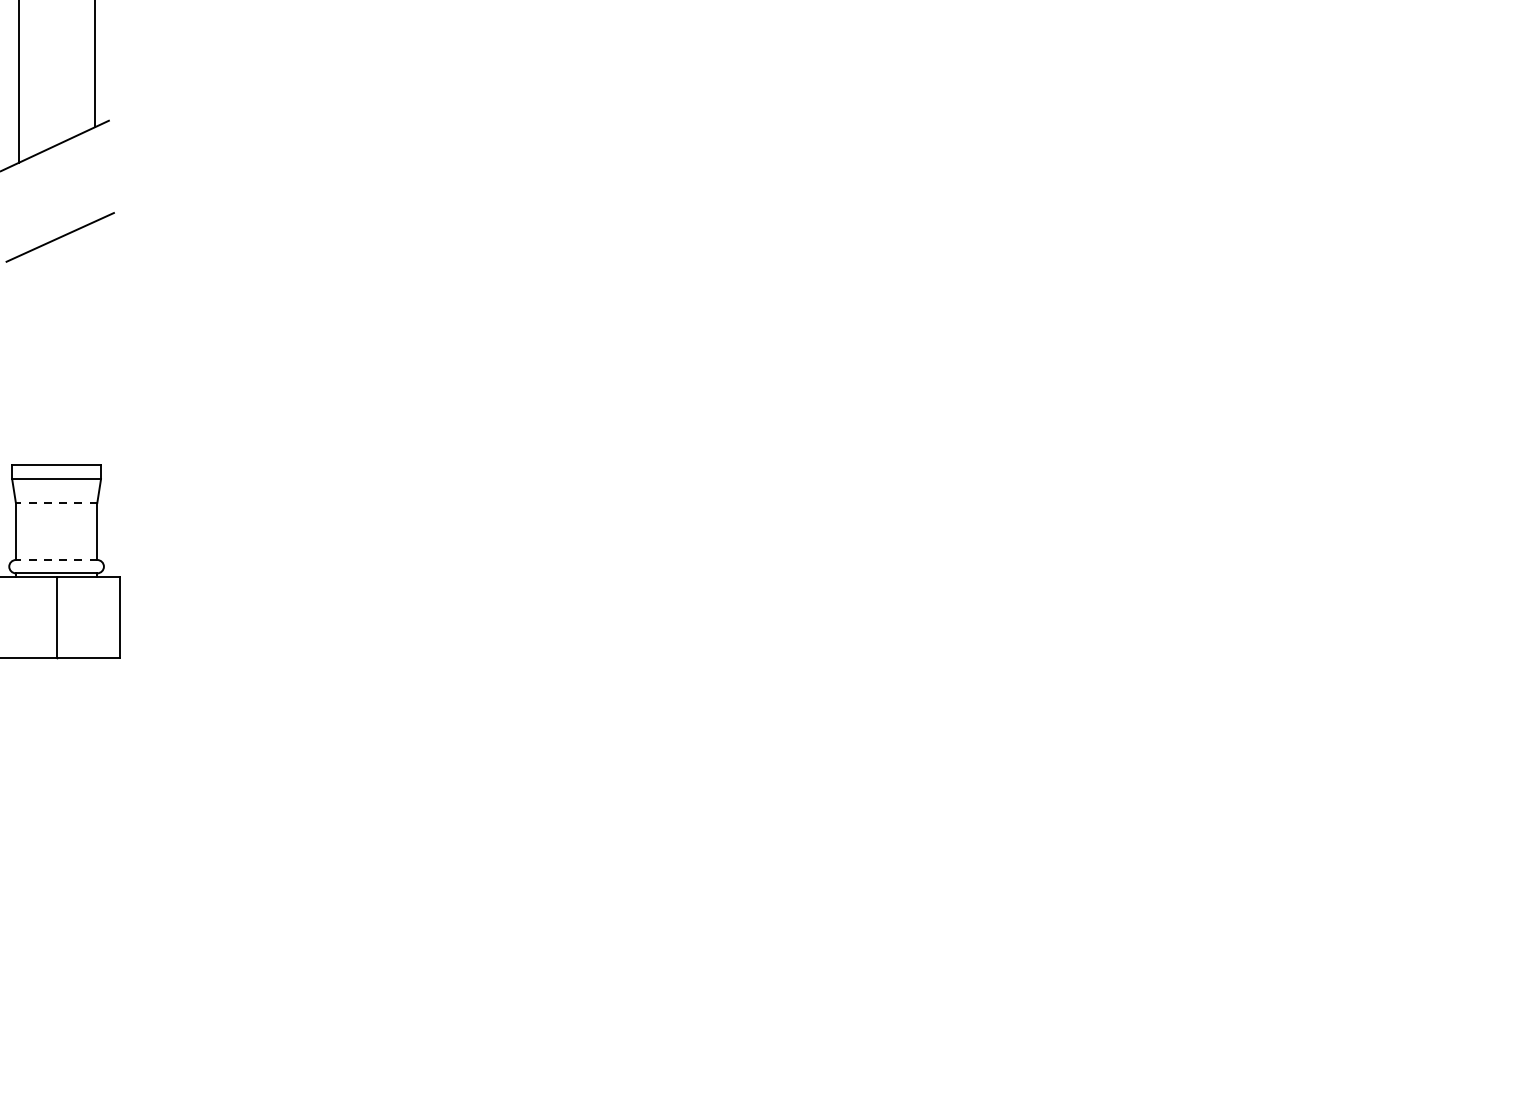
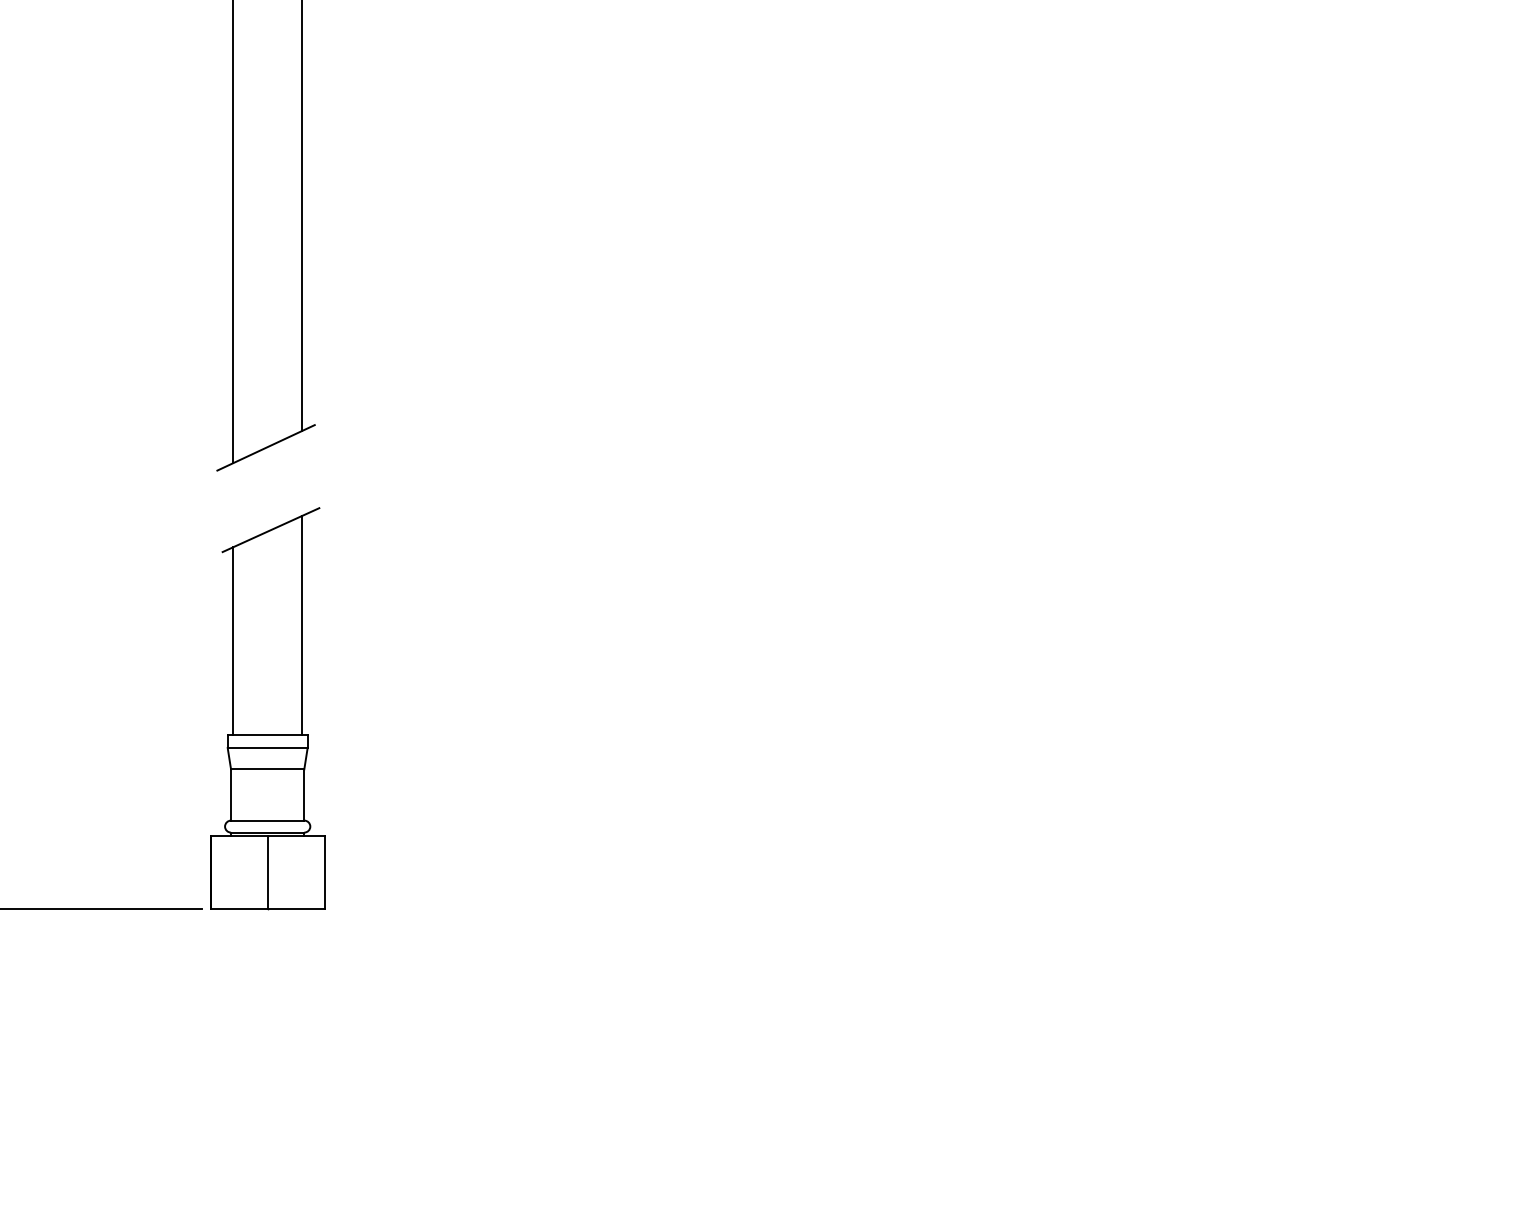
line: (95, 343) -> (302, 625), added
line: (18, 359) -> (233, 640), added
line: (56, 503) -> (267, 769), dashed -> solid
line: (56, 559) -> (267, 820), dashed -> solid

